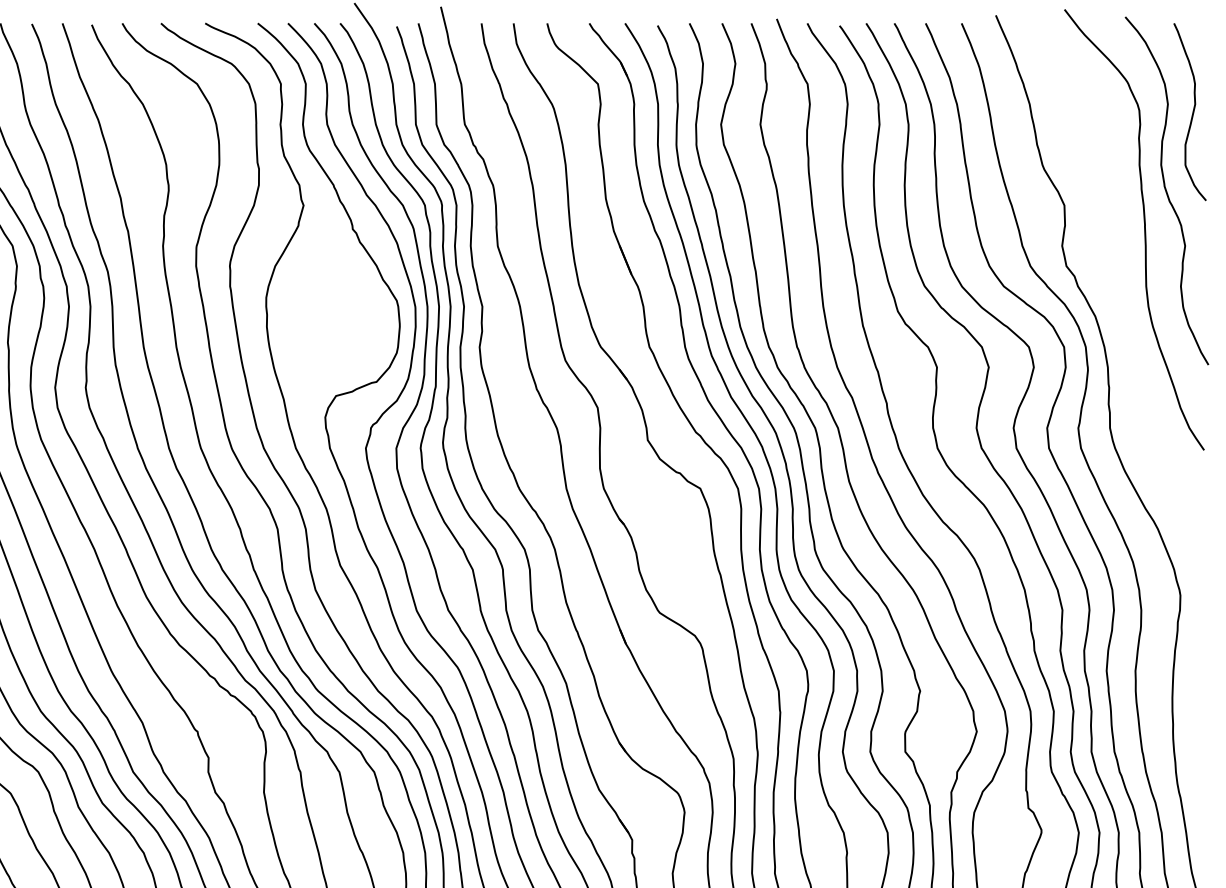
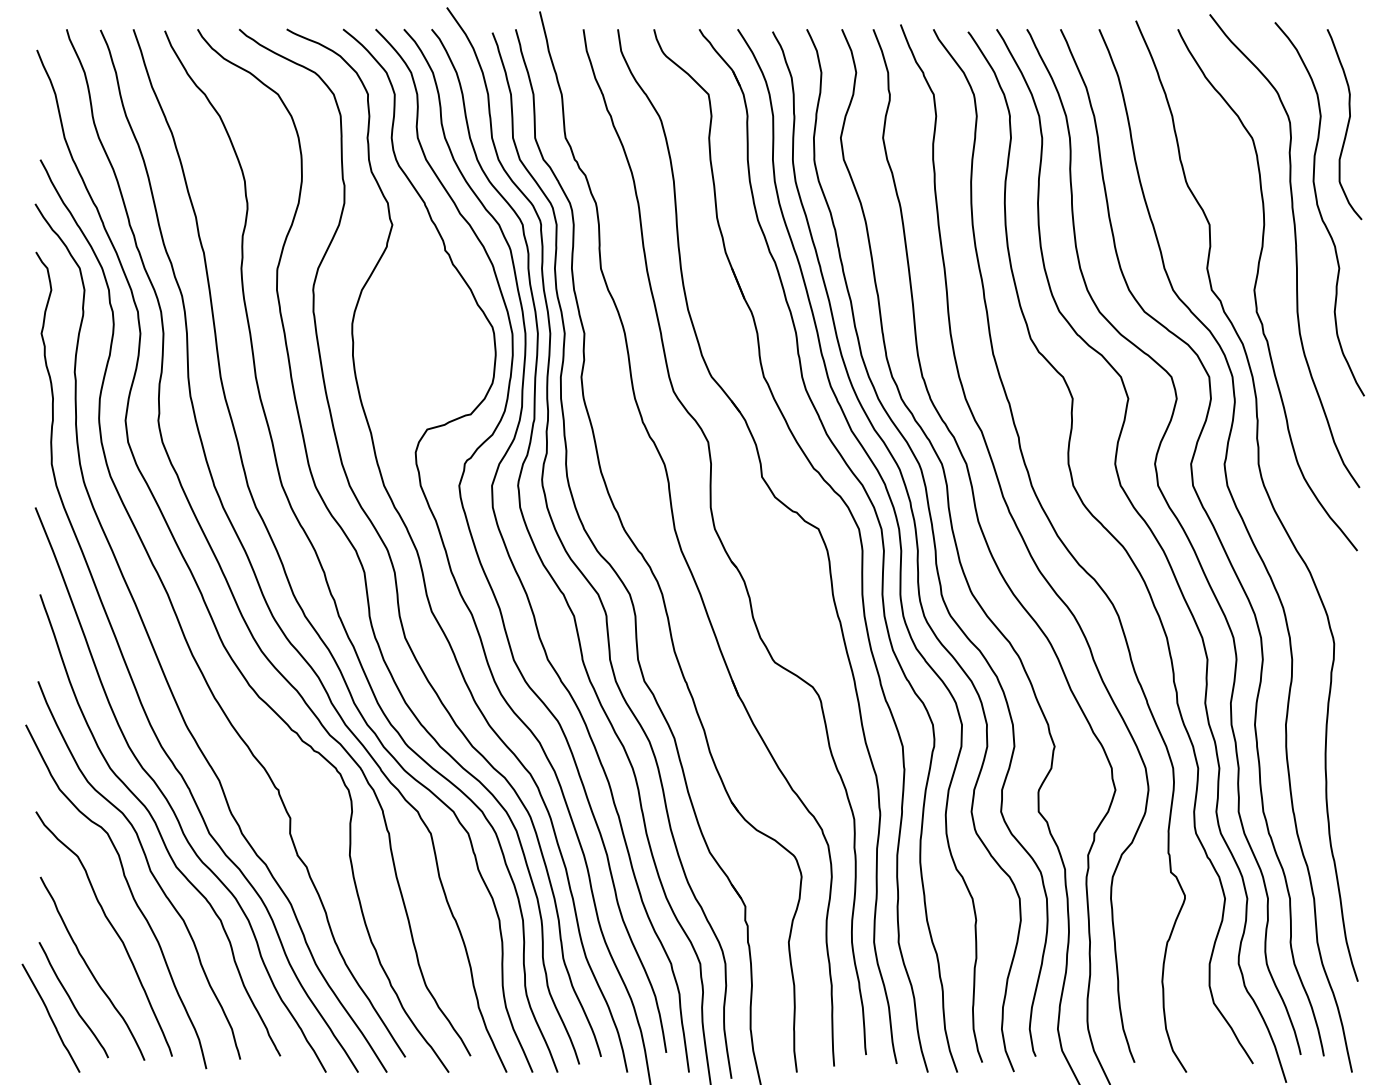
curve: (1107, 266) -> (1255, 290), added

